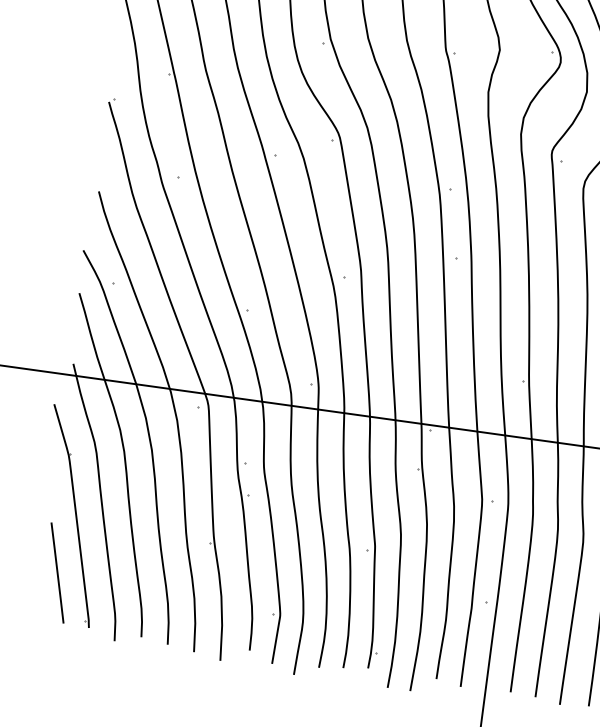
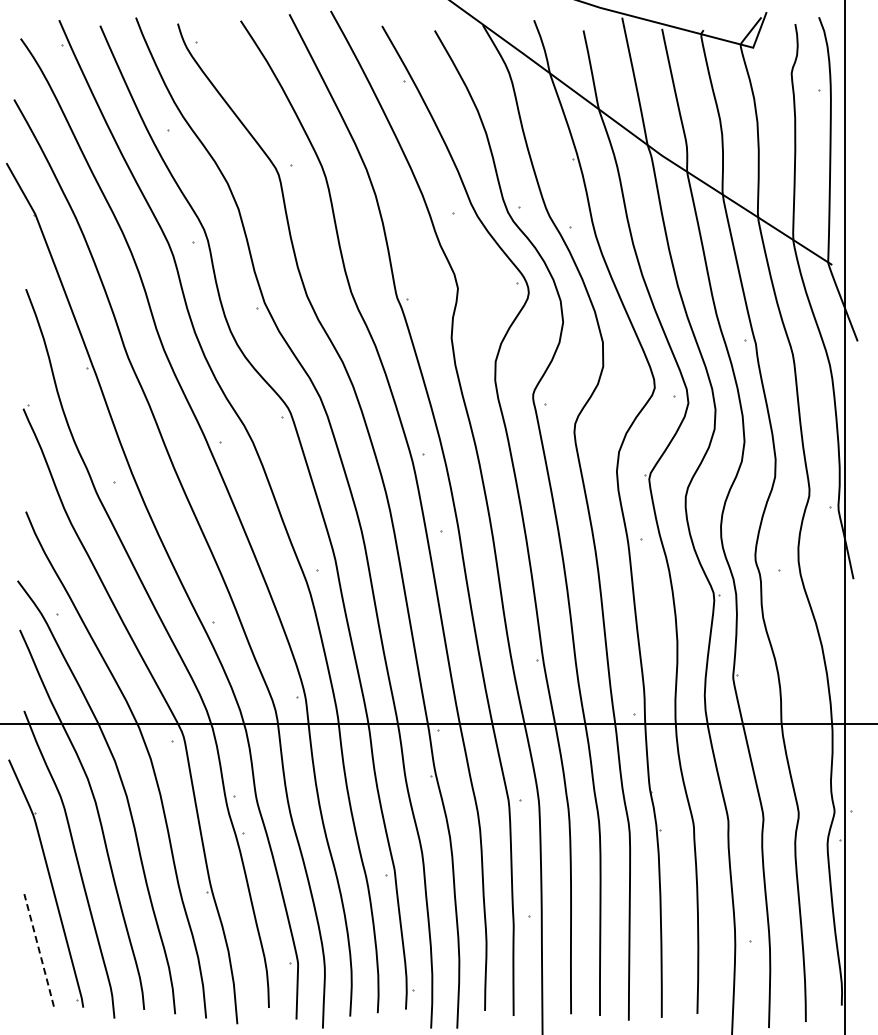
line: (57, 573) -> (39, 950), solid -> dashed

